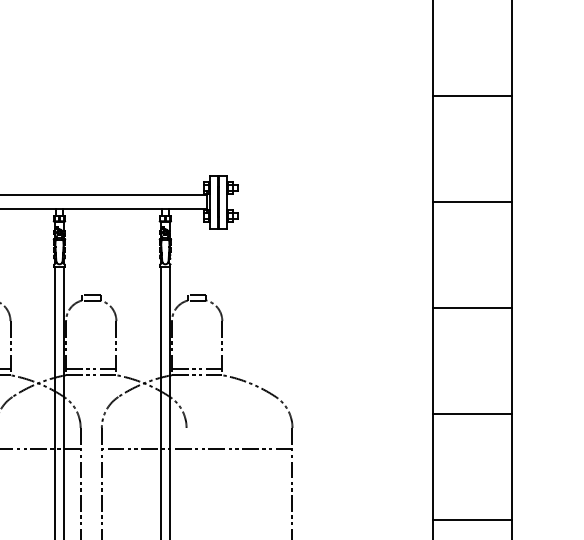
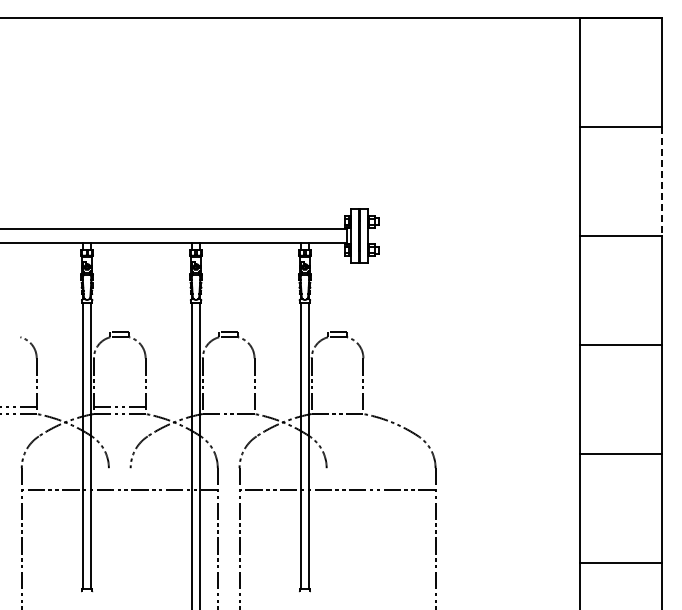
line: (512, 150) -> (661, 182), solid -> dashed
line: (91, 368) -> (228, 407), removed
line: (197, 368) -> (337, 407), removed

